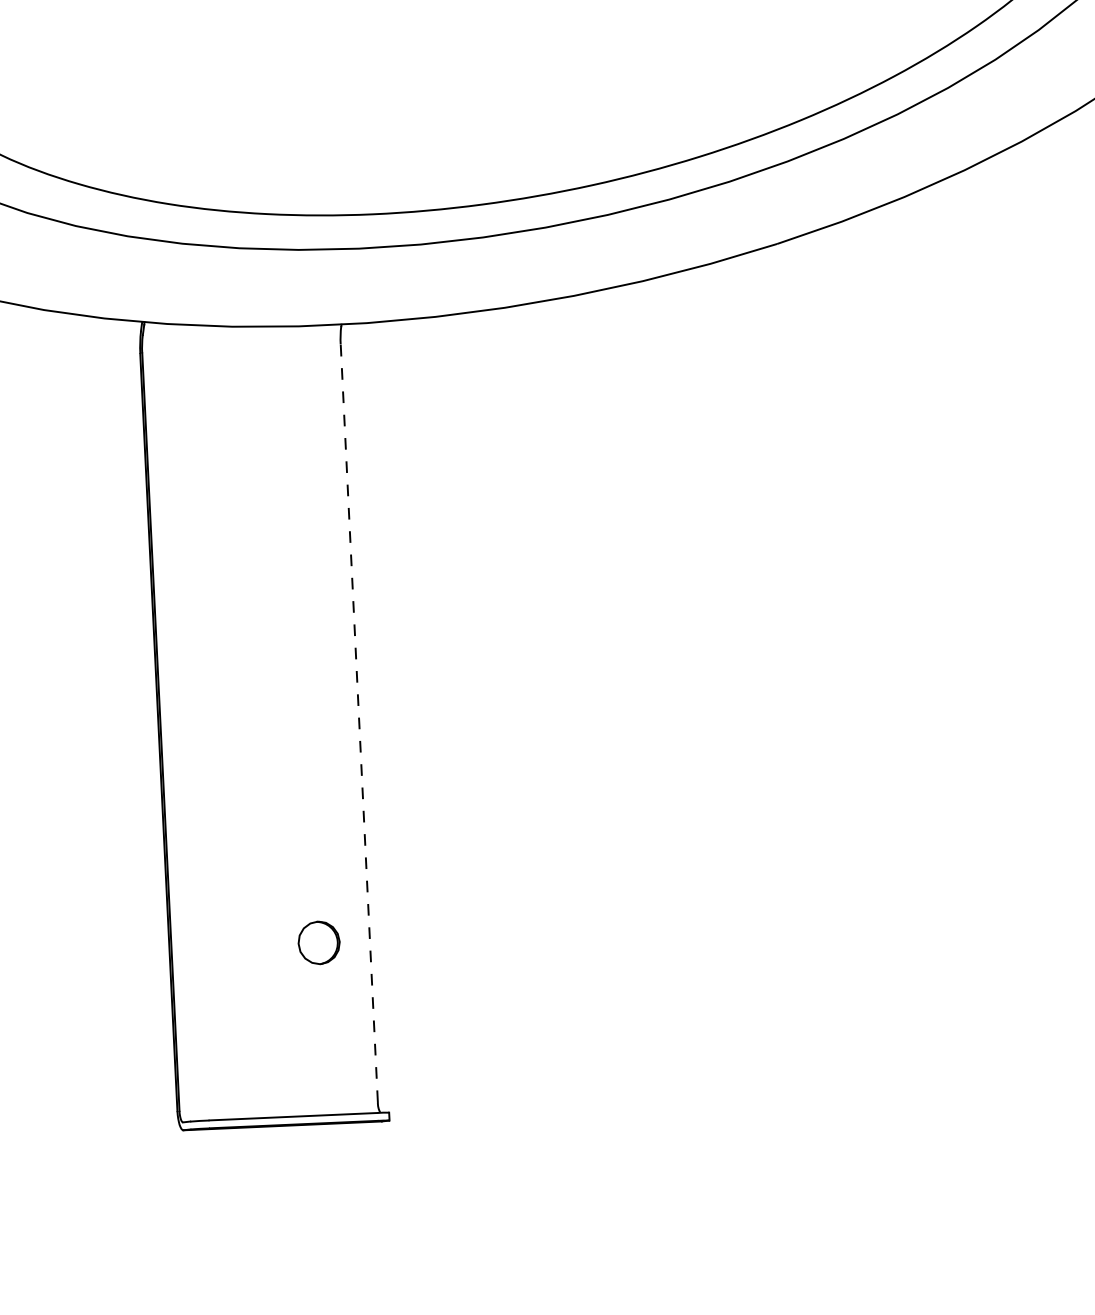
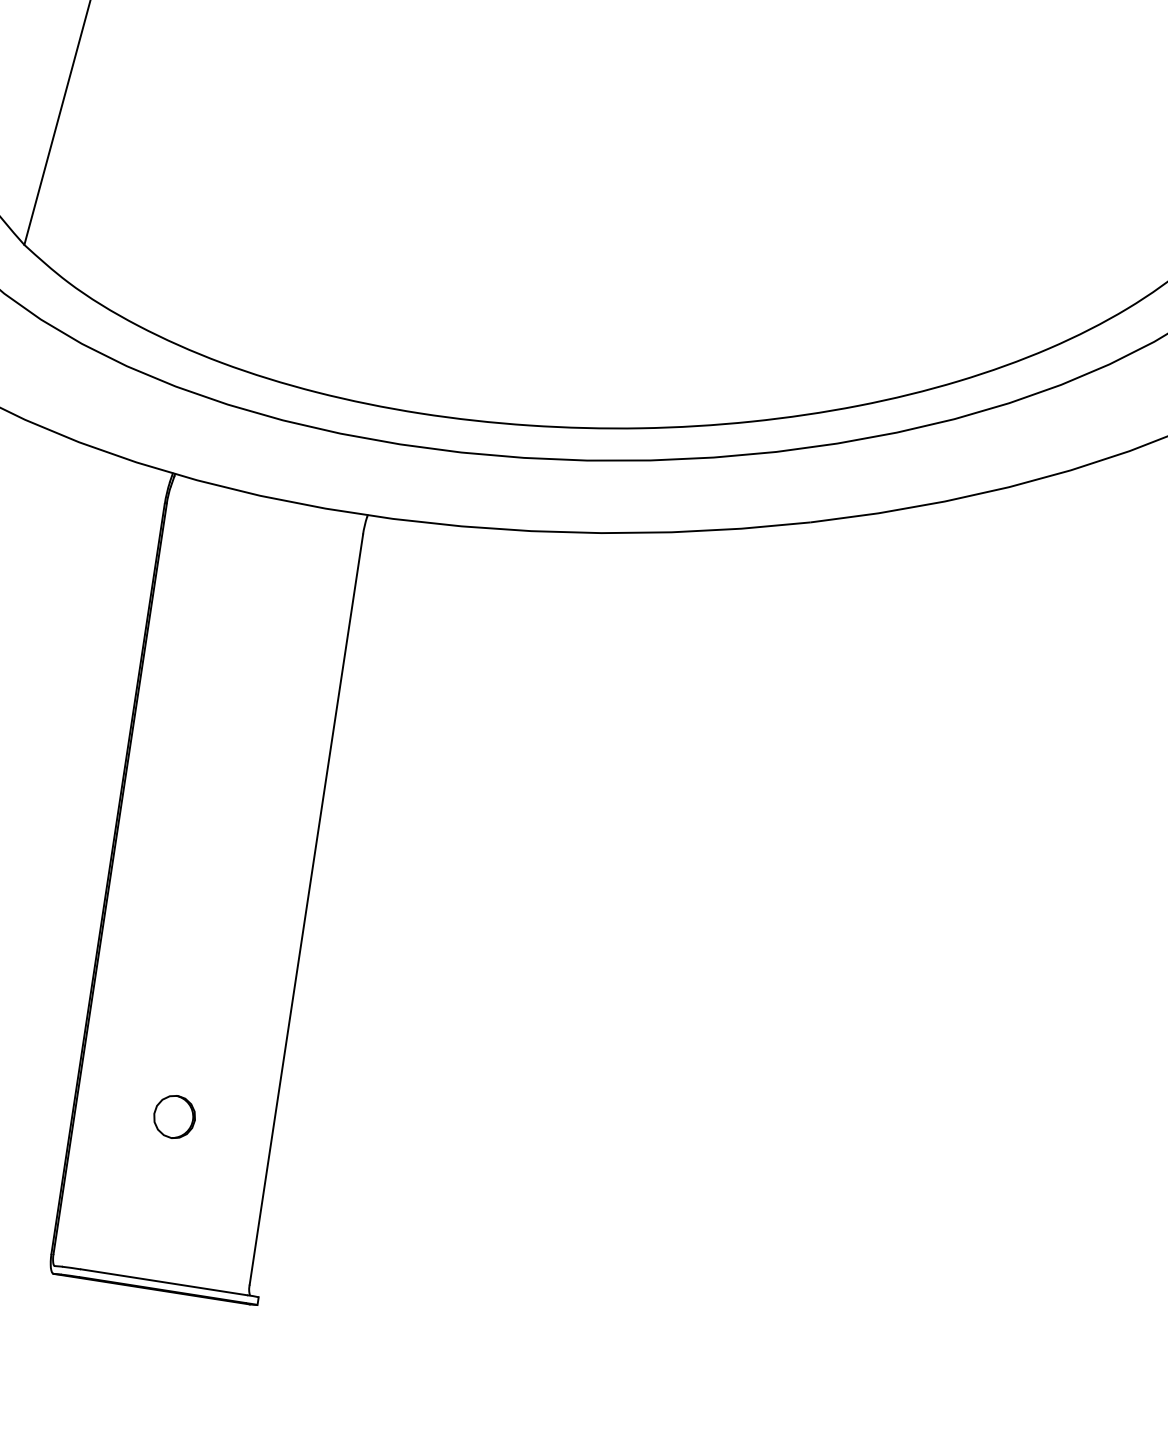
line: (359, 723) -> (306, 909), dashed -> solid
part: (318, 942) -> (174, 1116), moved

